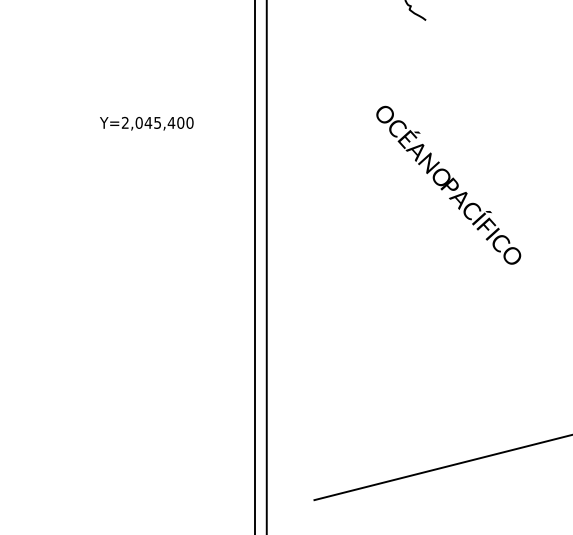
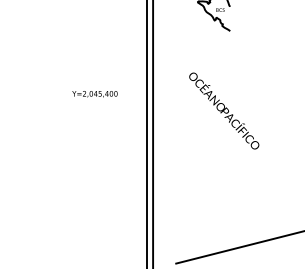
text: (145, 124) -> (94, 94), moved
text: (449, 184) -> (224, 110), moved

